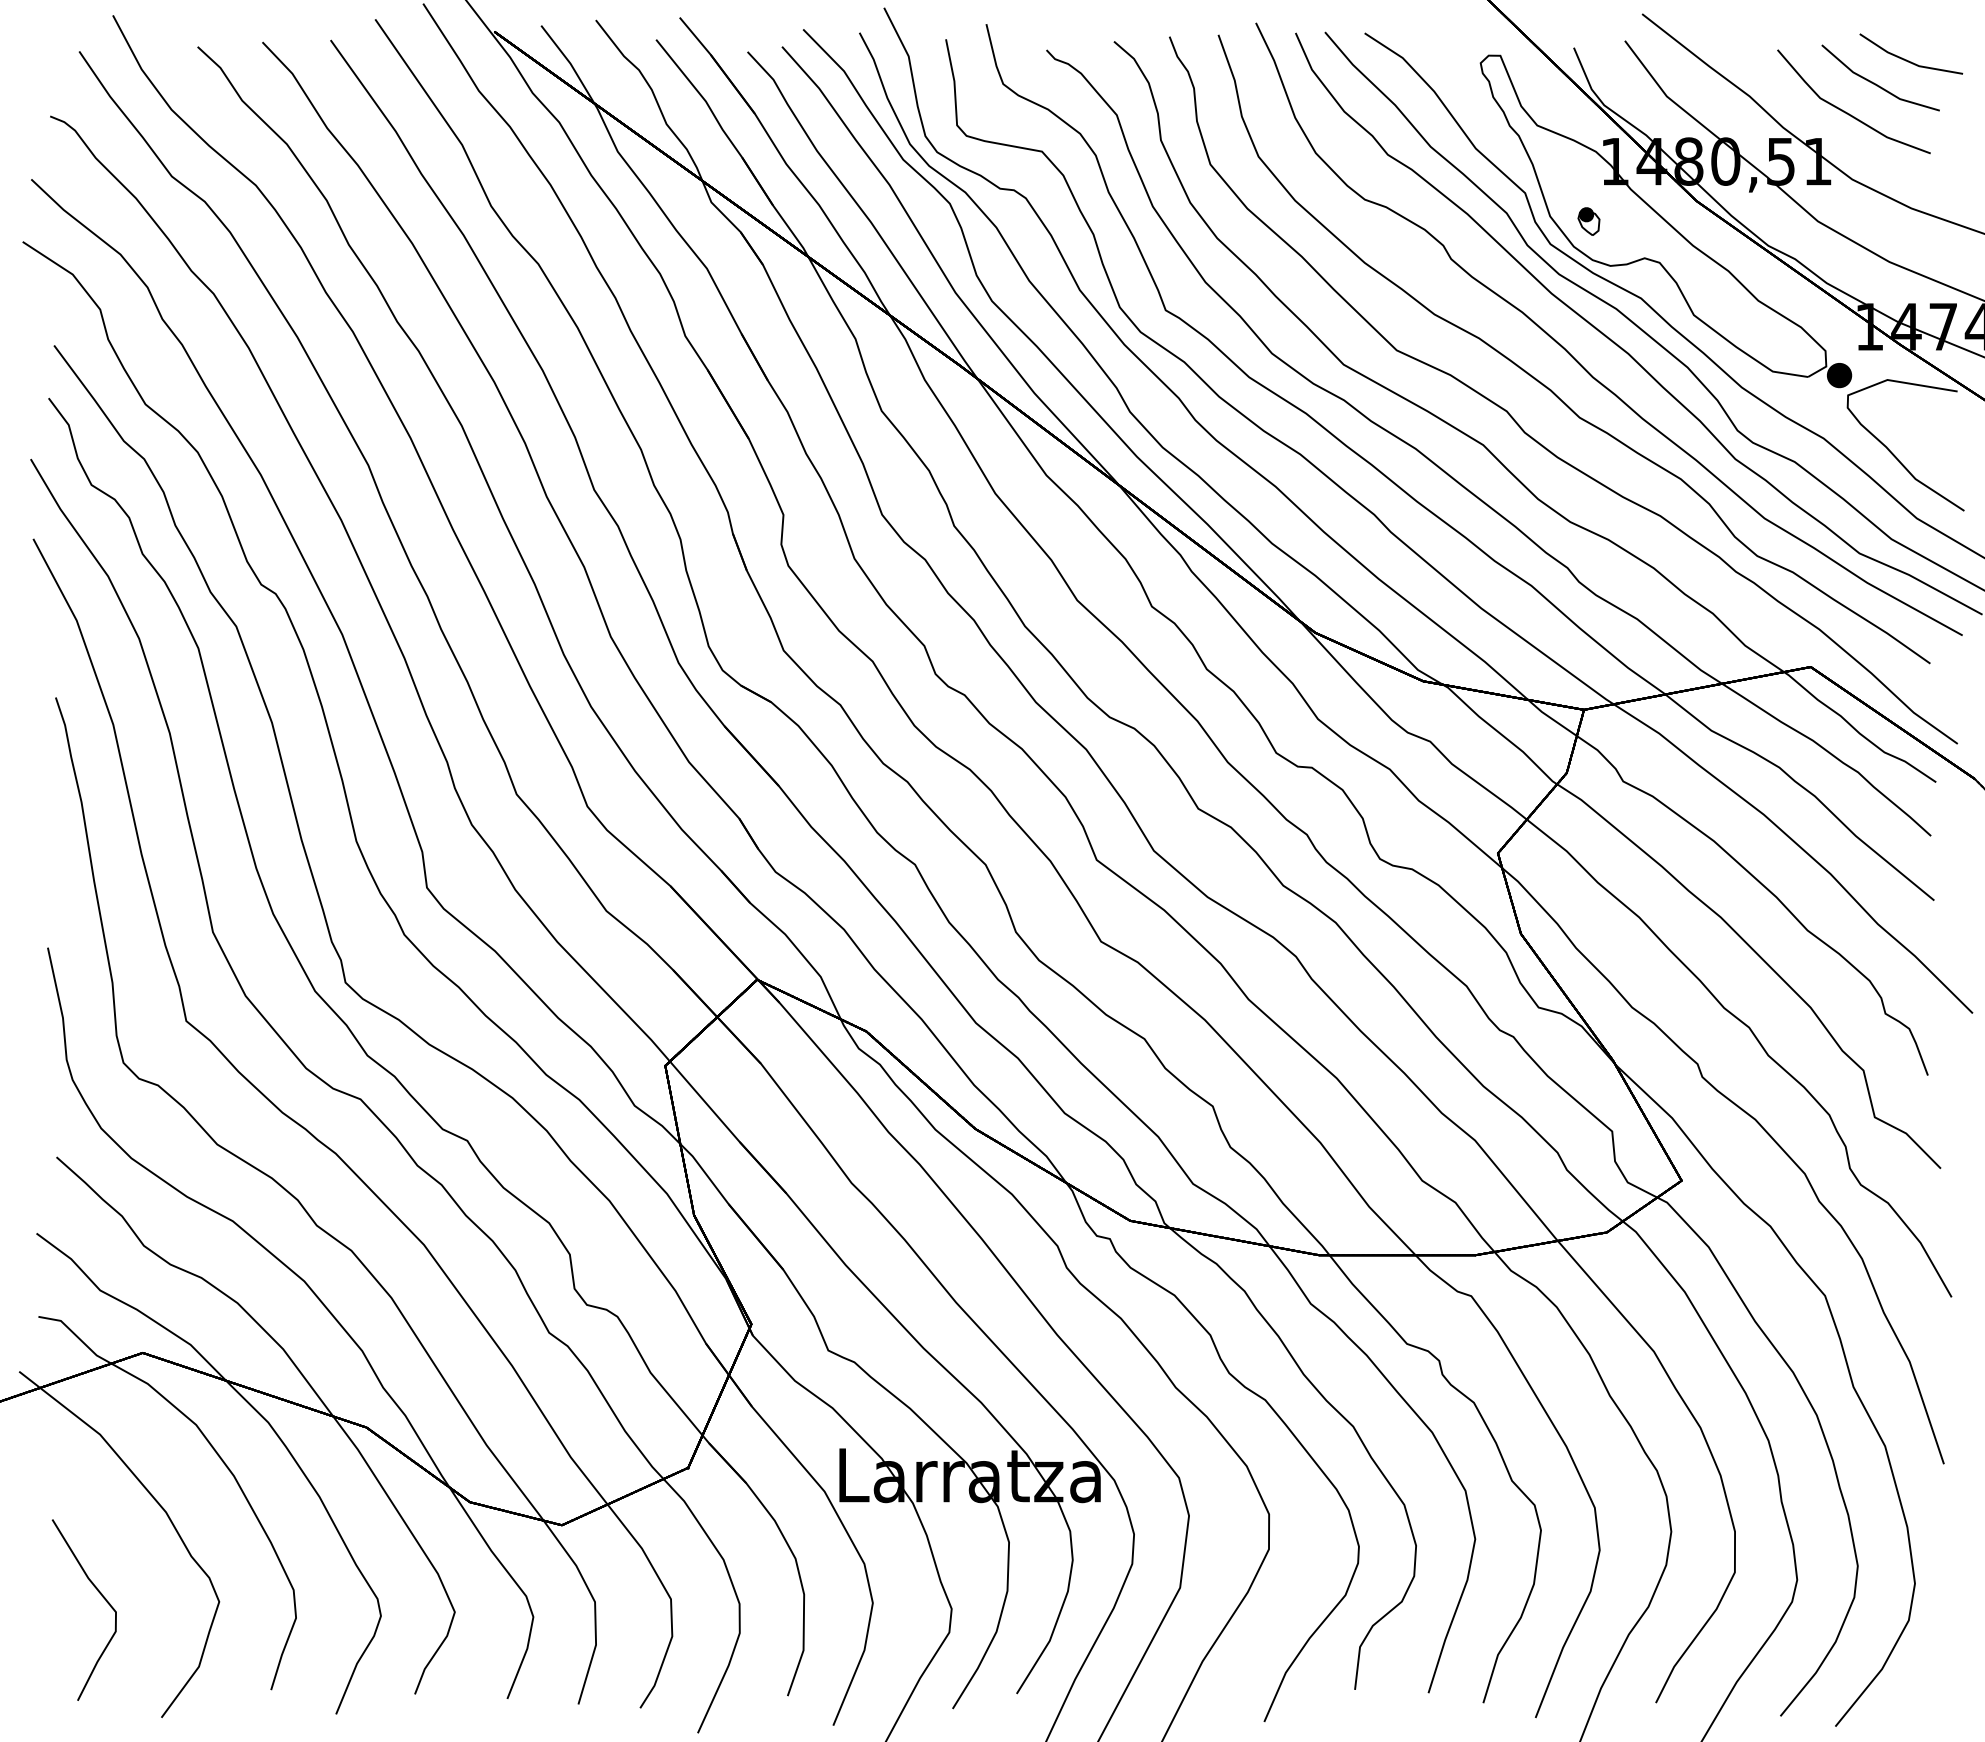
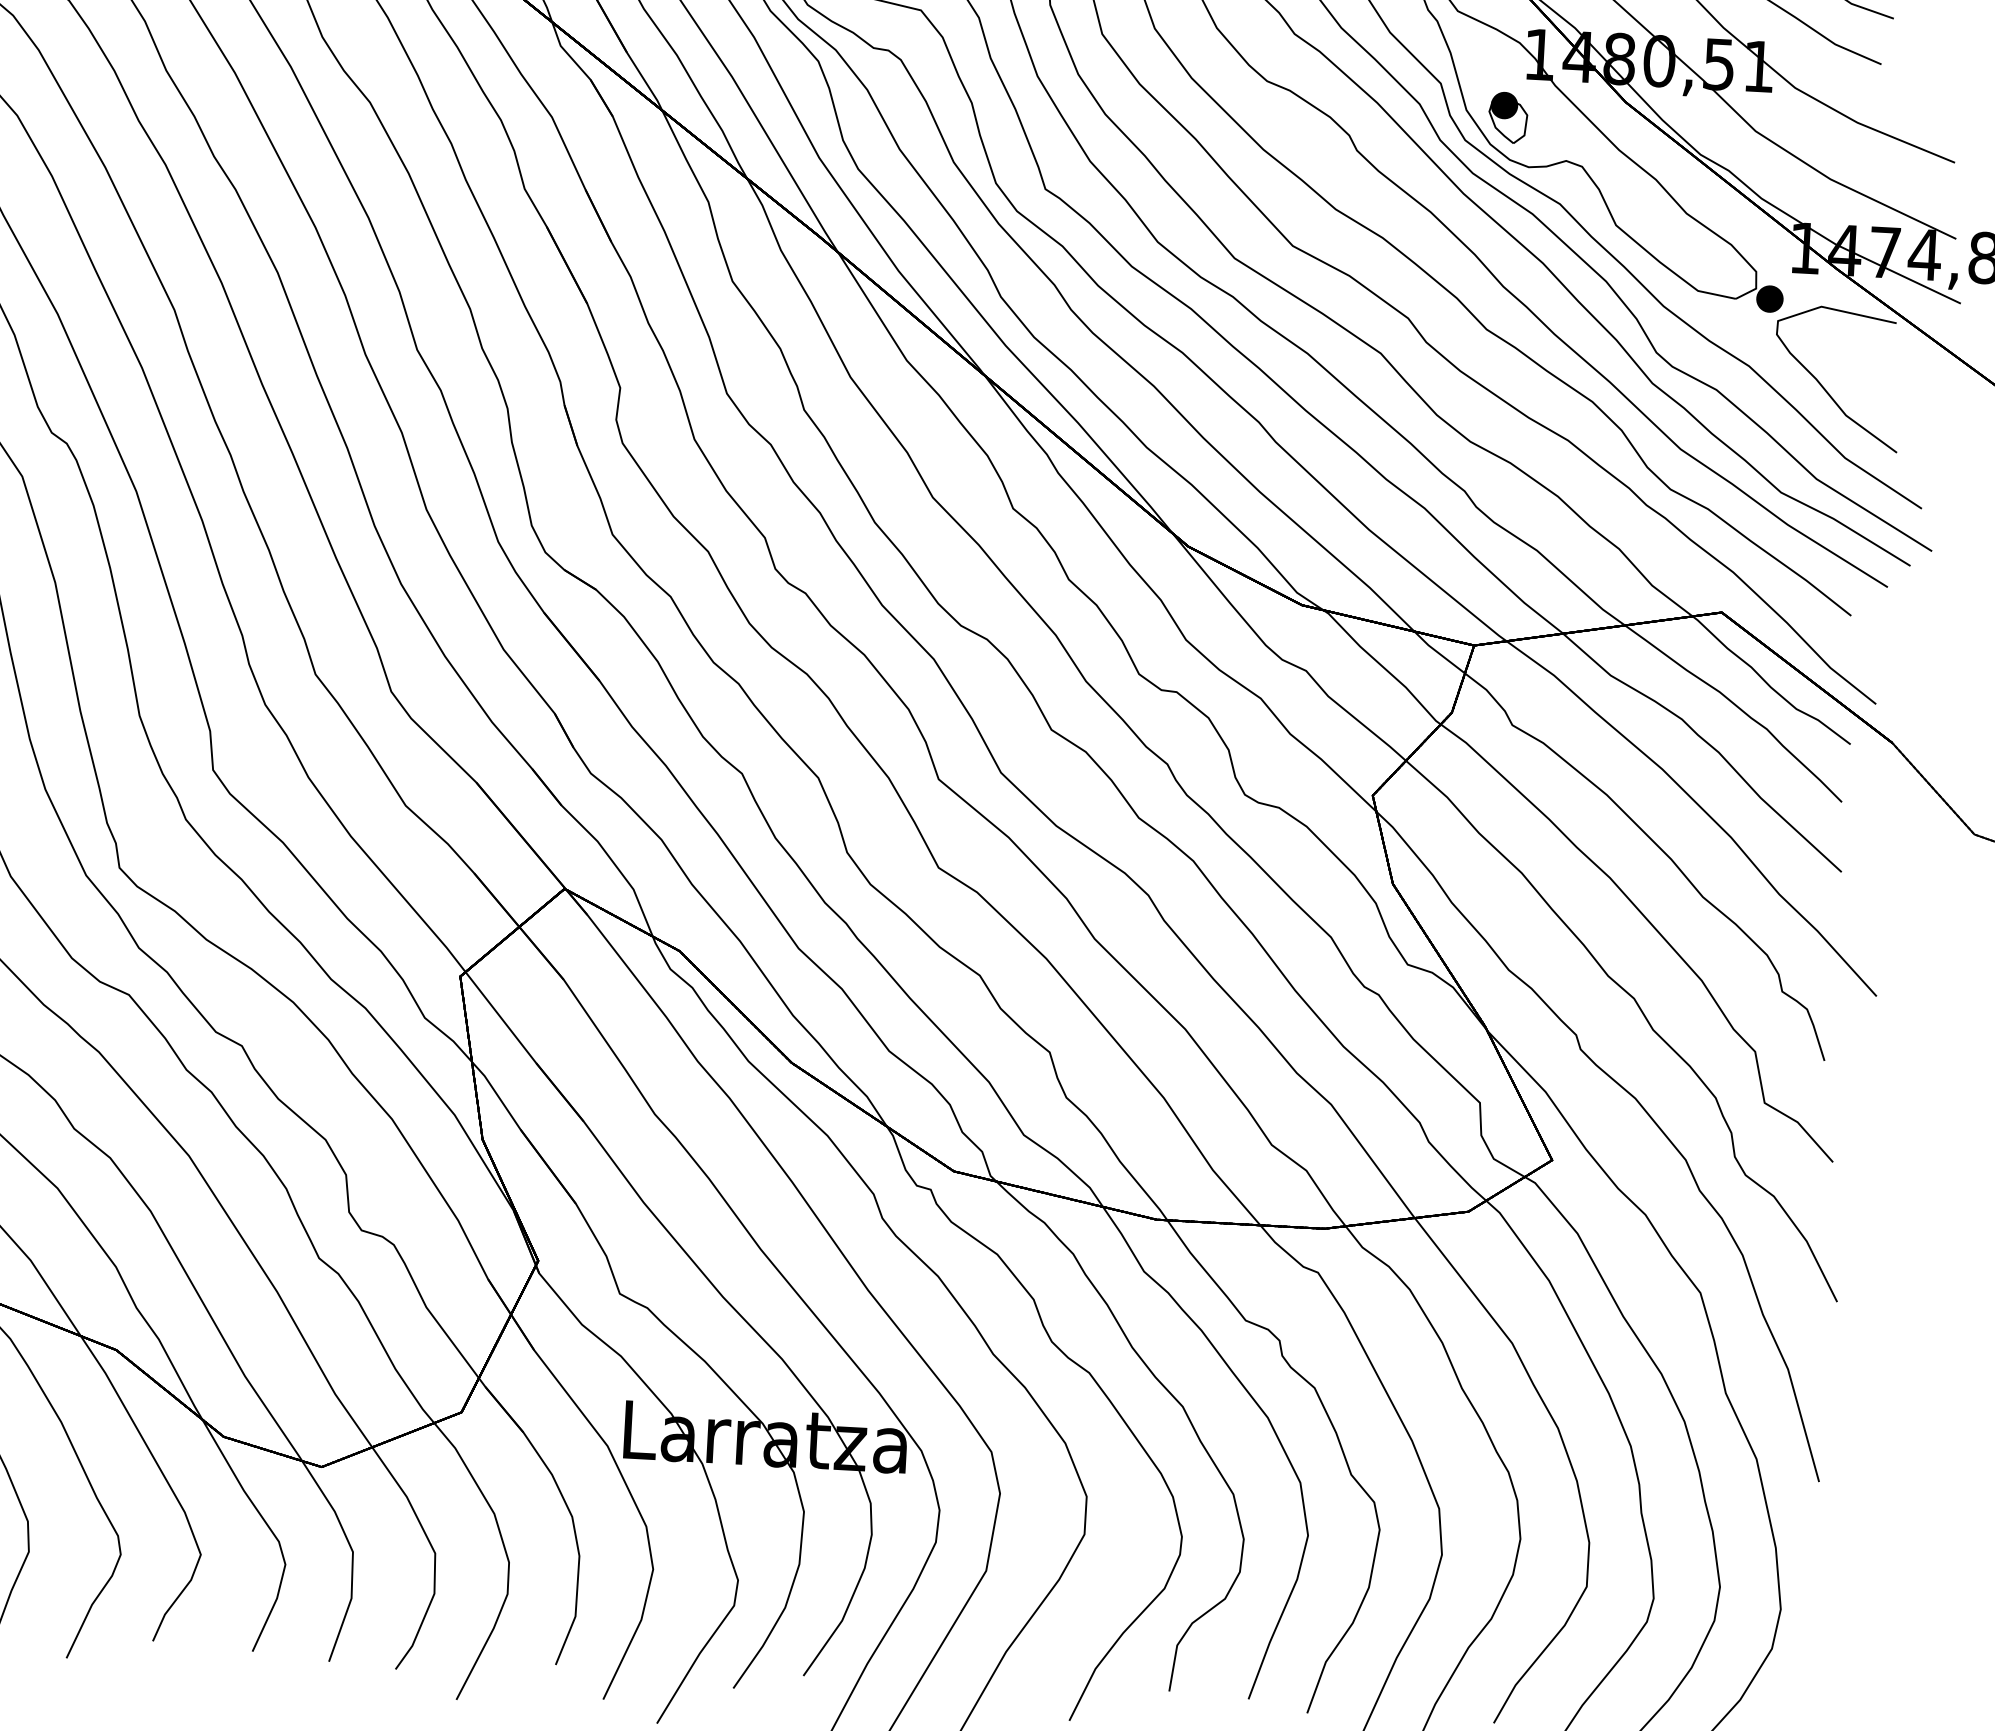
part: (1588, 221) -> (1507, 117), size x1.67

